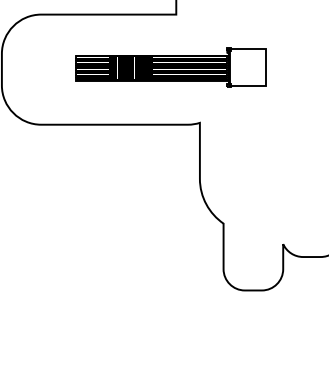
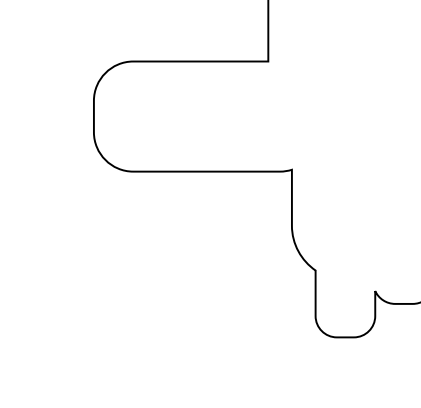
part: (170, 67) -> (262, 114), removed

